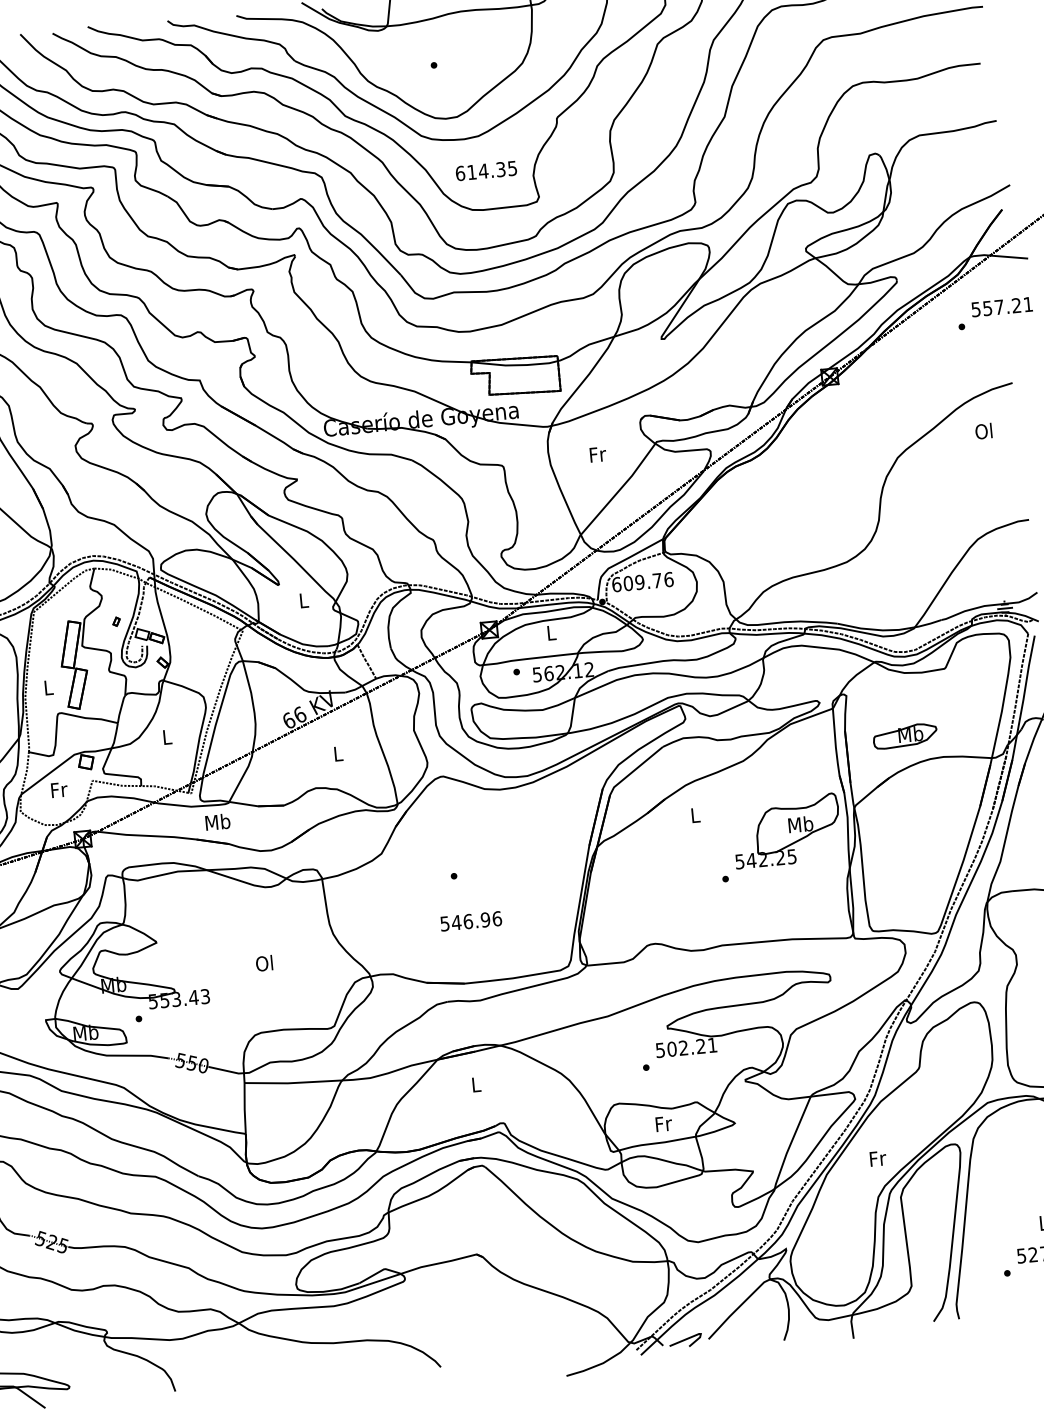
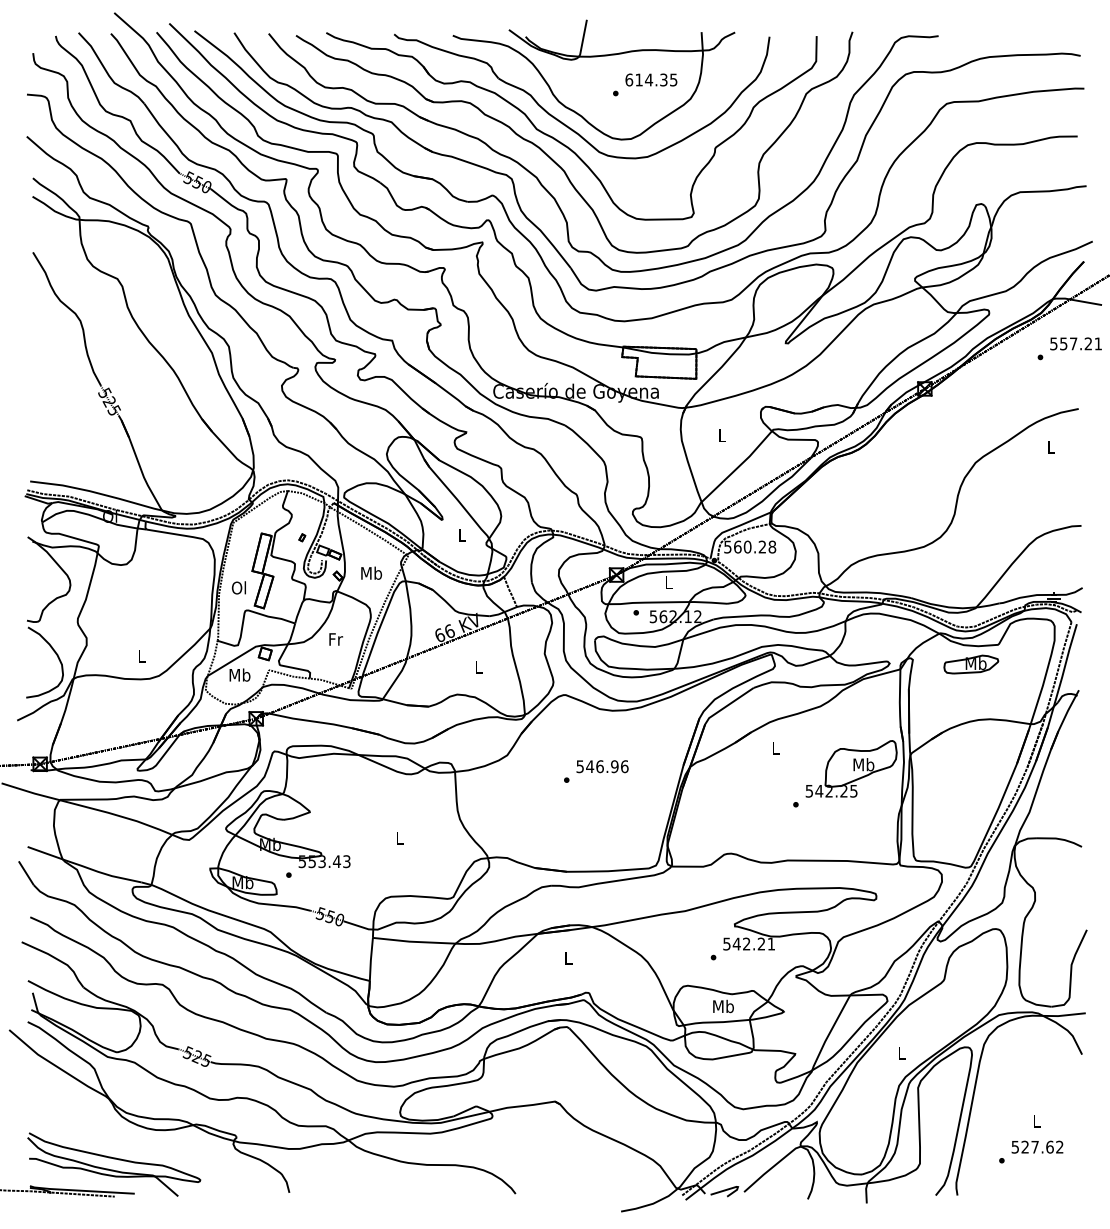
text: (486, 170) -> (651, 79), moved
text: (983, 431) -> (1050, 447), Ol -> L
text: (597, 454) -> (722, 435), Fr -> L
text: (643, 581) -> (750, 546), 609.76 -> 560.28
text: (47, 687) -> (238, 587), L -> Ol
part: (905, 736) -> (971, 664), moved
text: (168, 737) -> (336, 639), L -> Fr
text: (58, 789) -> (239, 674), Fr -> Mb
text: (217, 821) -> (371, 572), moved
text: (471, 921) -> (602, 766), moved
text: (264, 963) -> (399, 838), Ol -> L
text: (671, 1048) -> (736, 943), 502.21 -> 542.21
text: (663, 1123) -> (723, 1006), Fr -> Mb
text: (877, 1158) -> (901, 1053), Fr -> L

